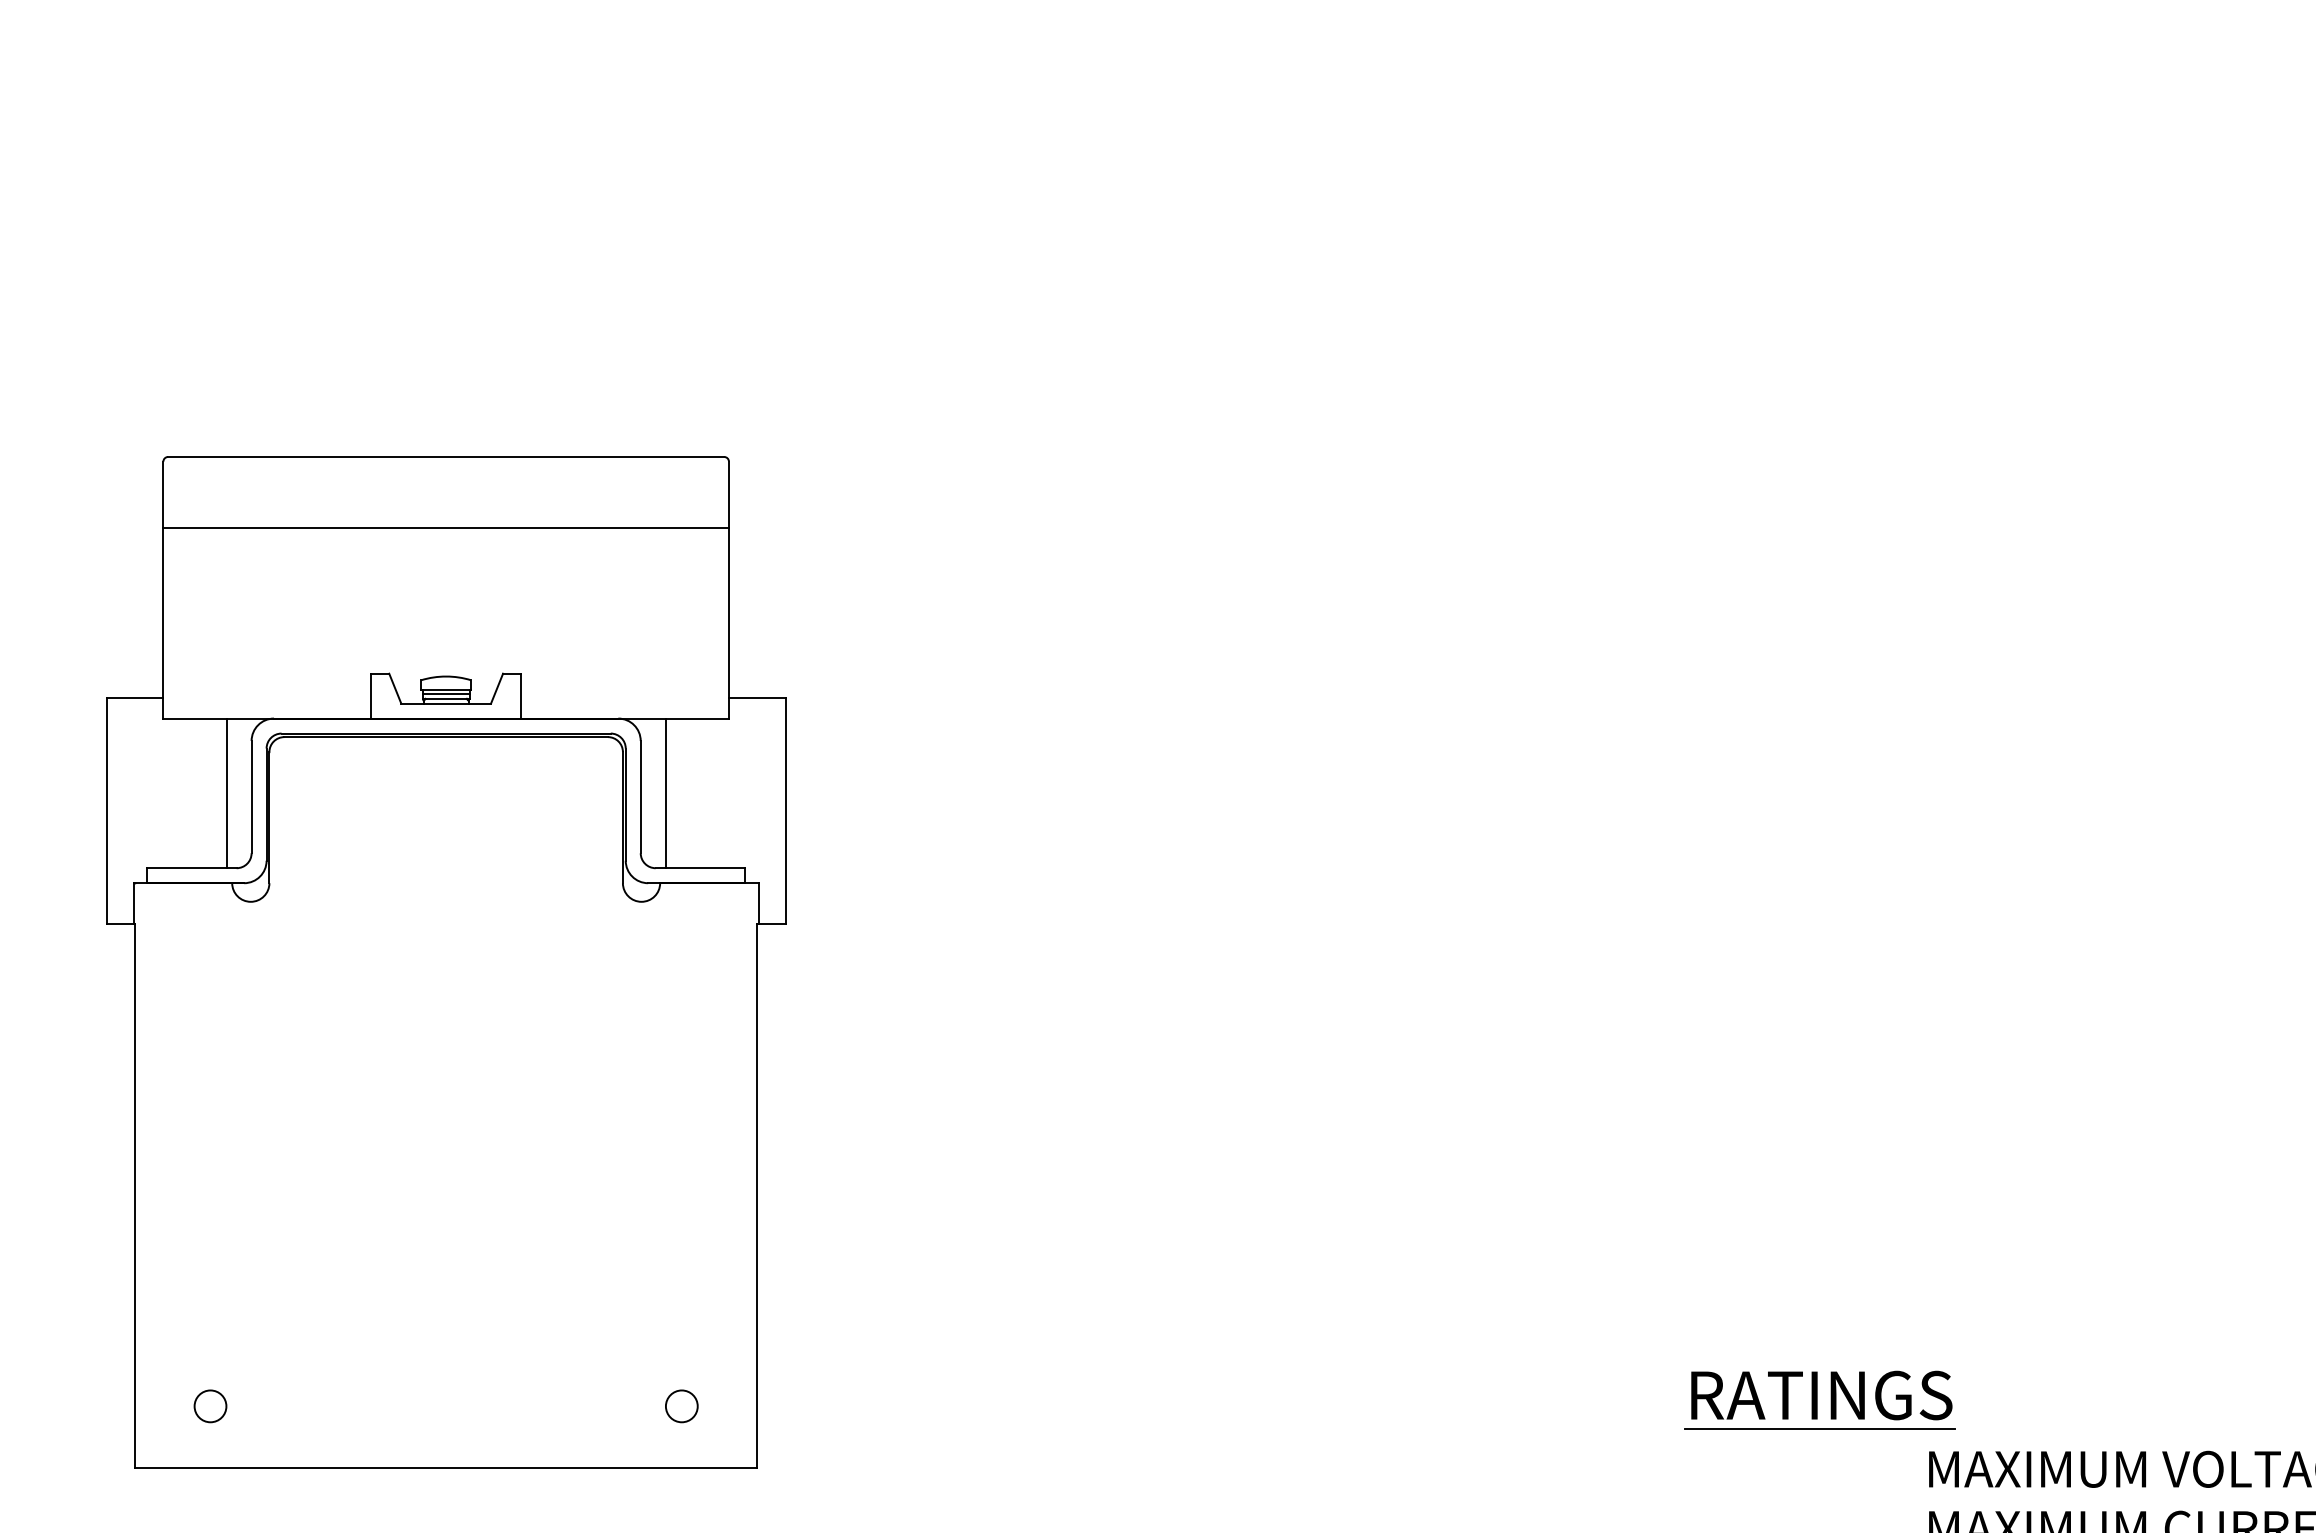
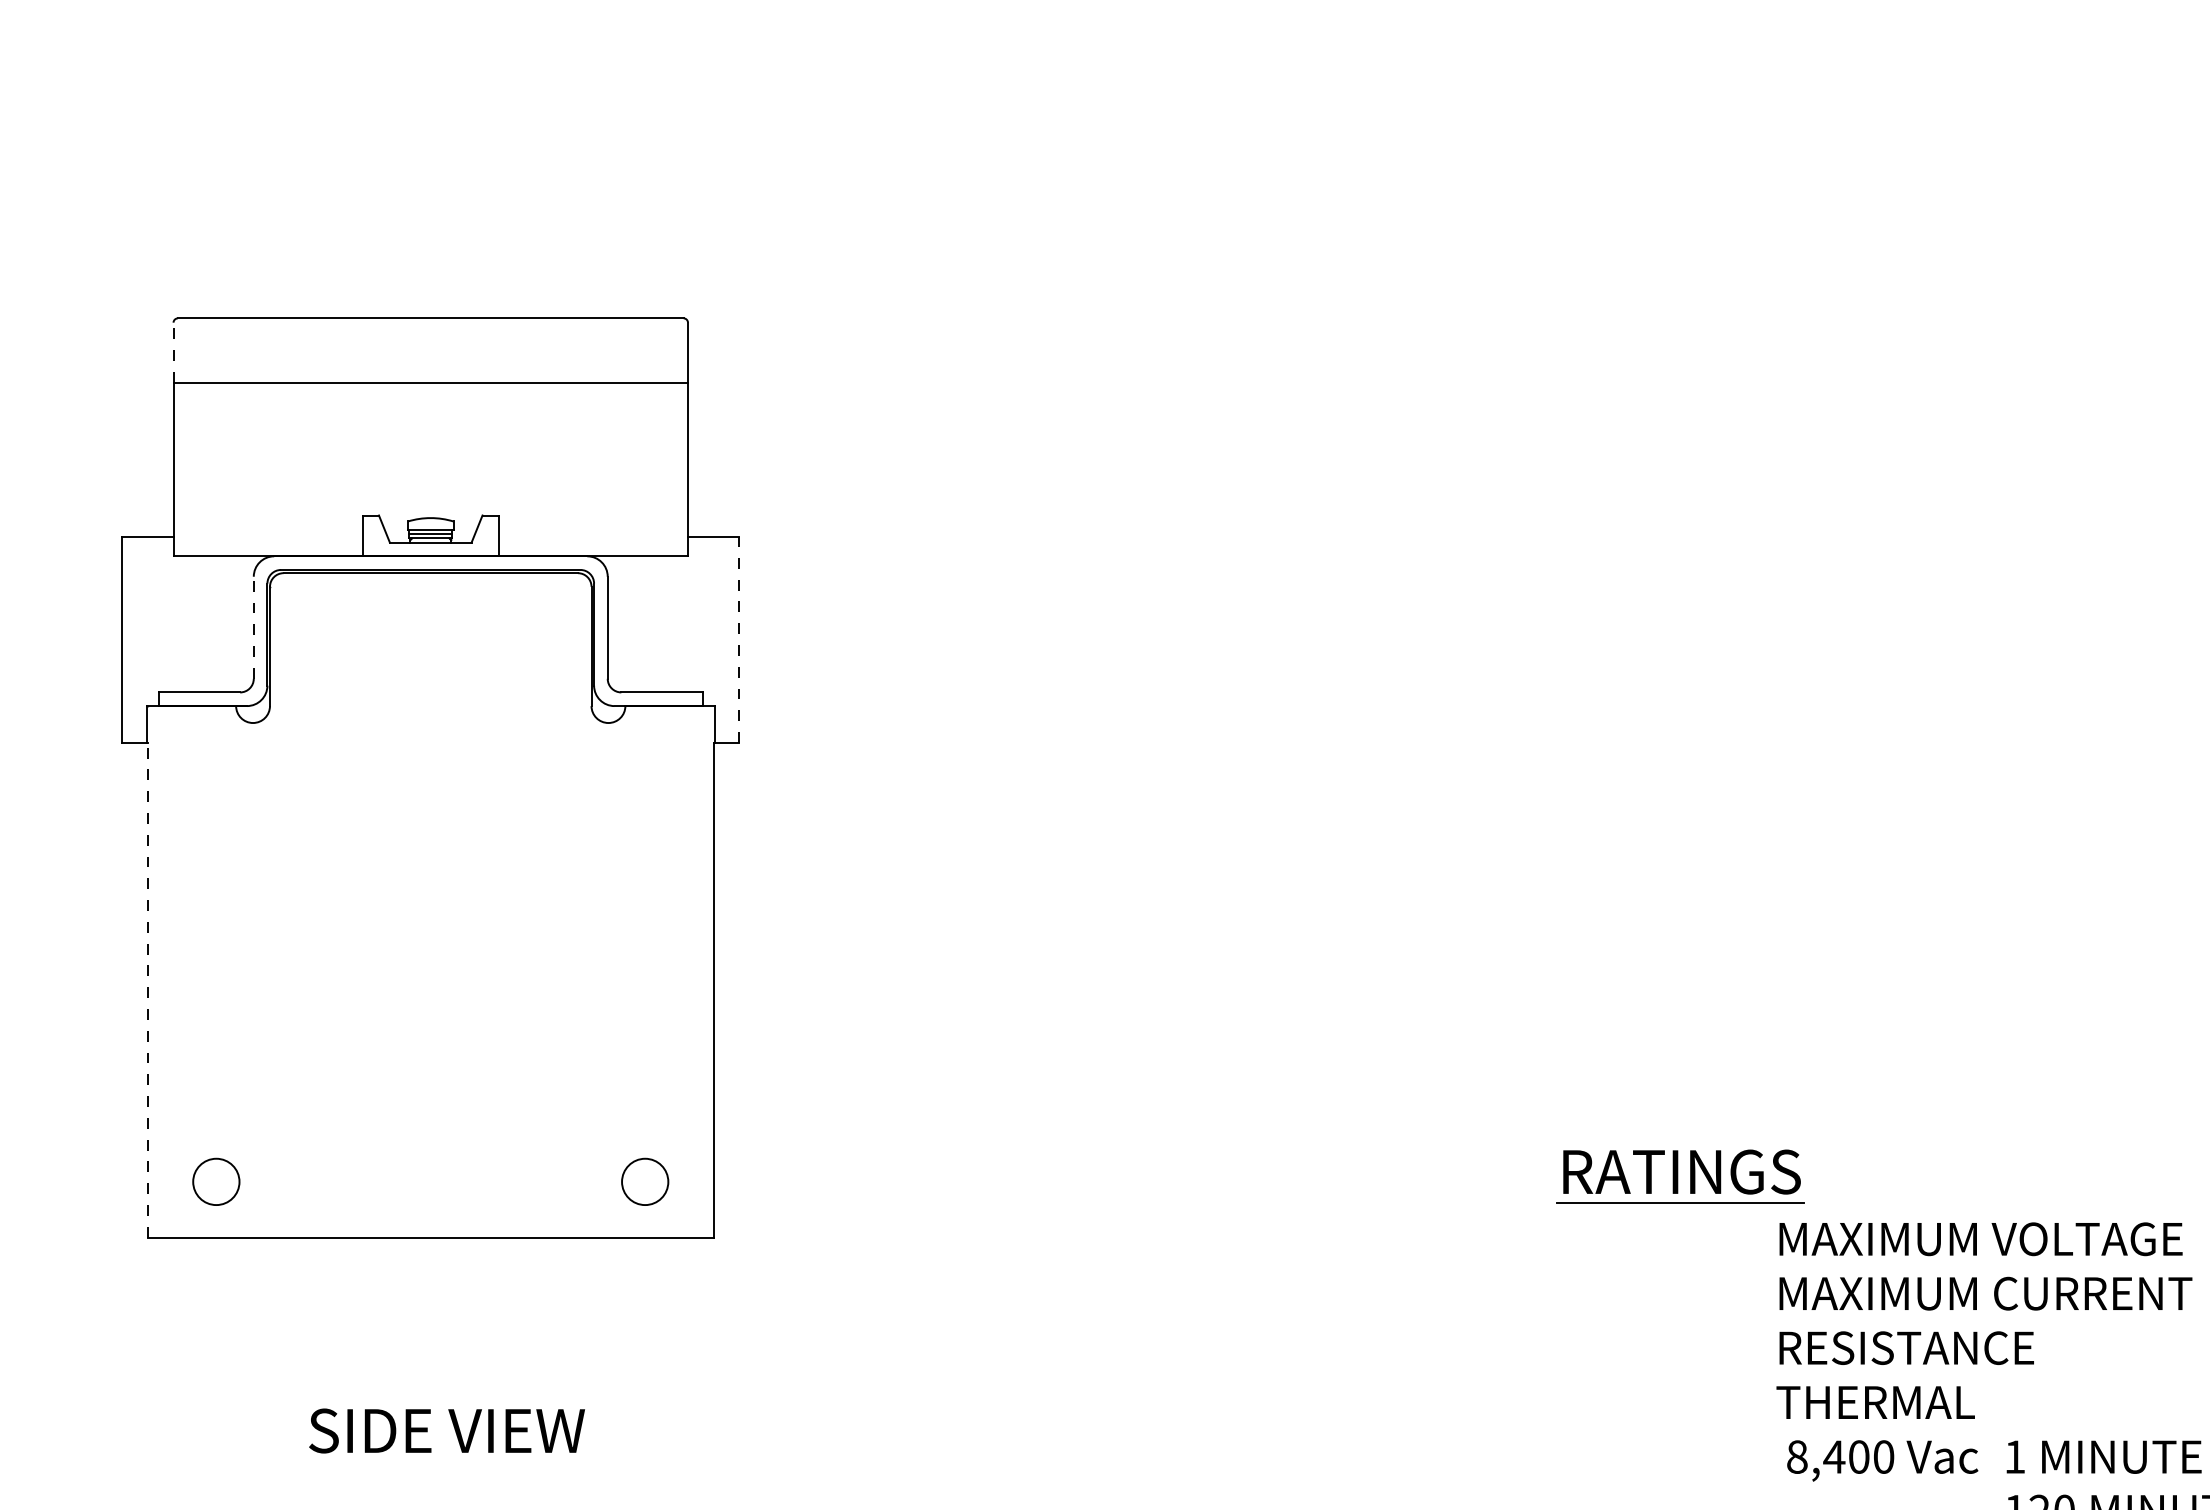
line: (163, 494) -> (173, 352), solid -> dashed
line: (226, 793) -> (230, 624), removed
line: (665, 793) -> (630, 624), removed
line: (251, 796) -> (253, 627), solid -> dashed
line: (785, 811) -> (739, 640), solid -> dashed
line: (134, 1194) -> (147, 989), solid -> dashed
circle: (210, 1405) -> (216, 1181), size x1.6
circle: (681, 1405) -> (644, 1181), size x1.6

